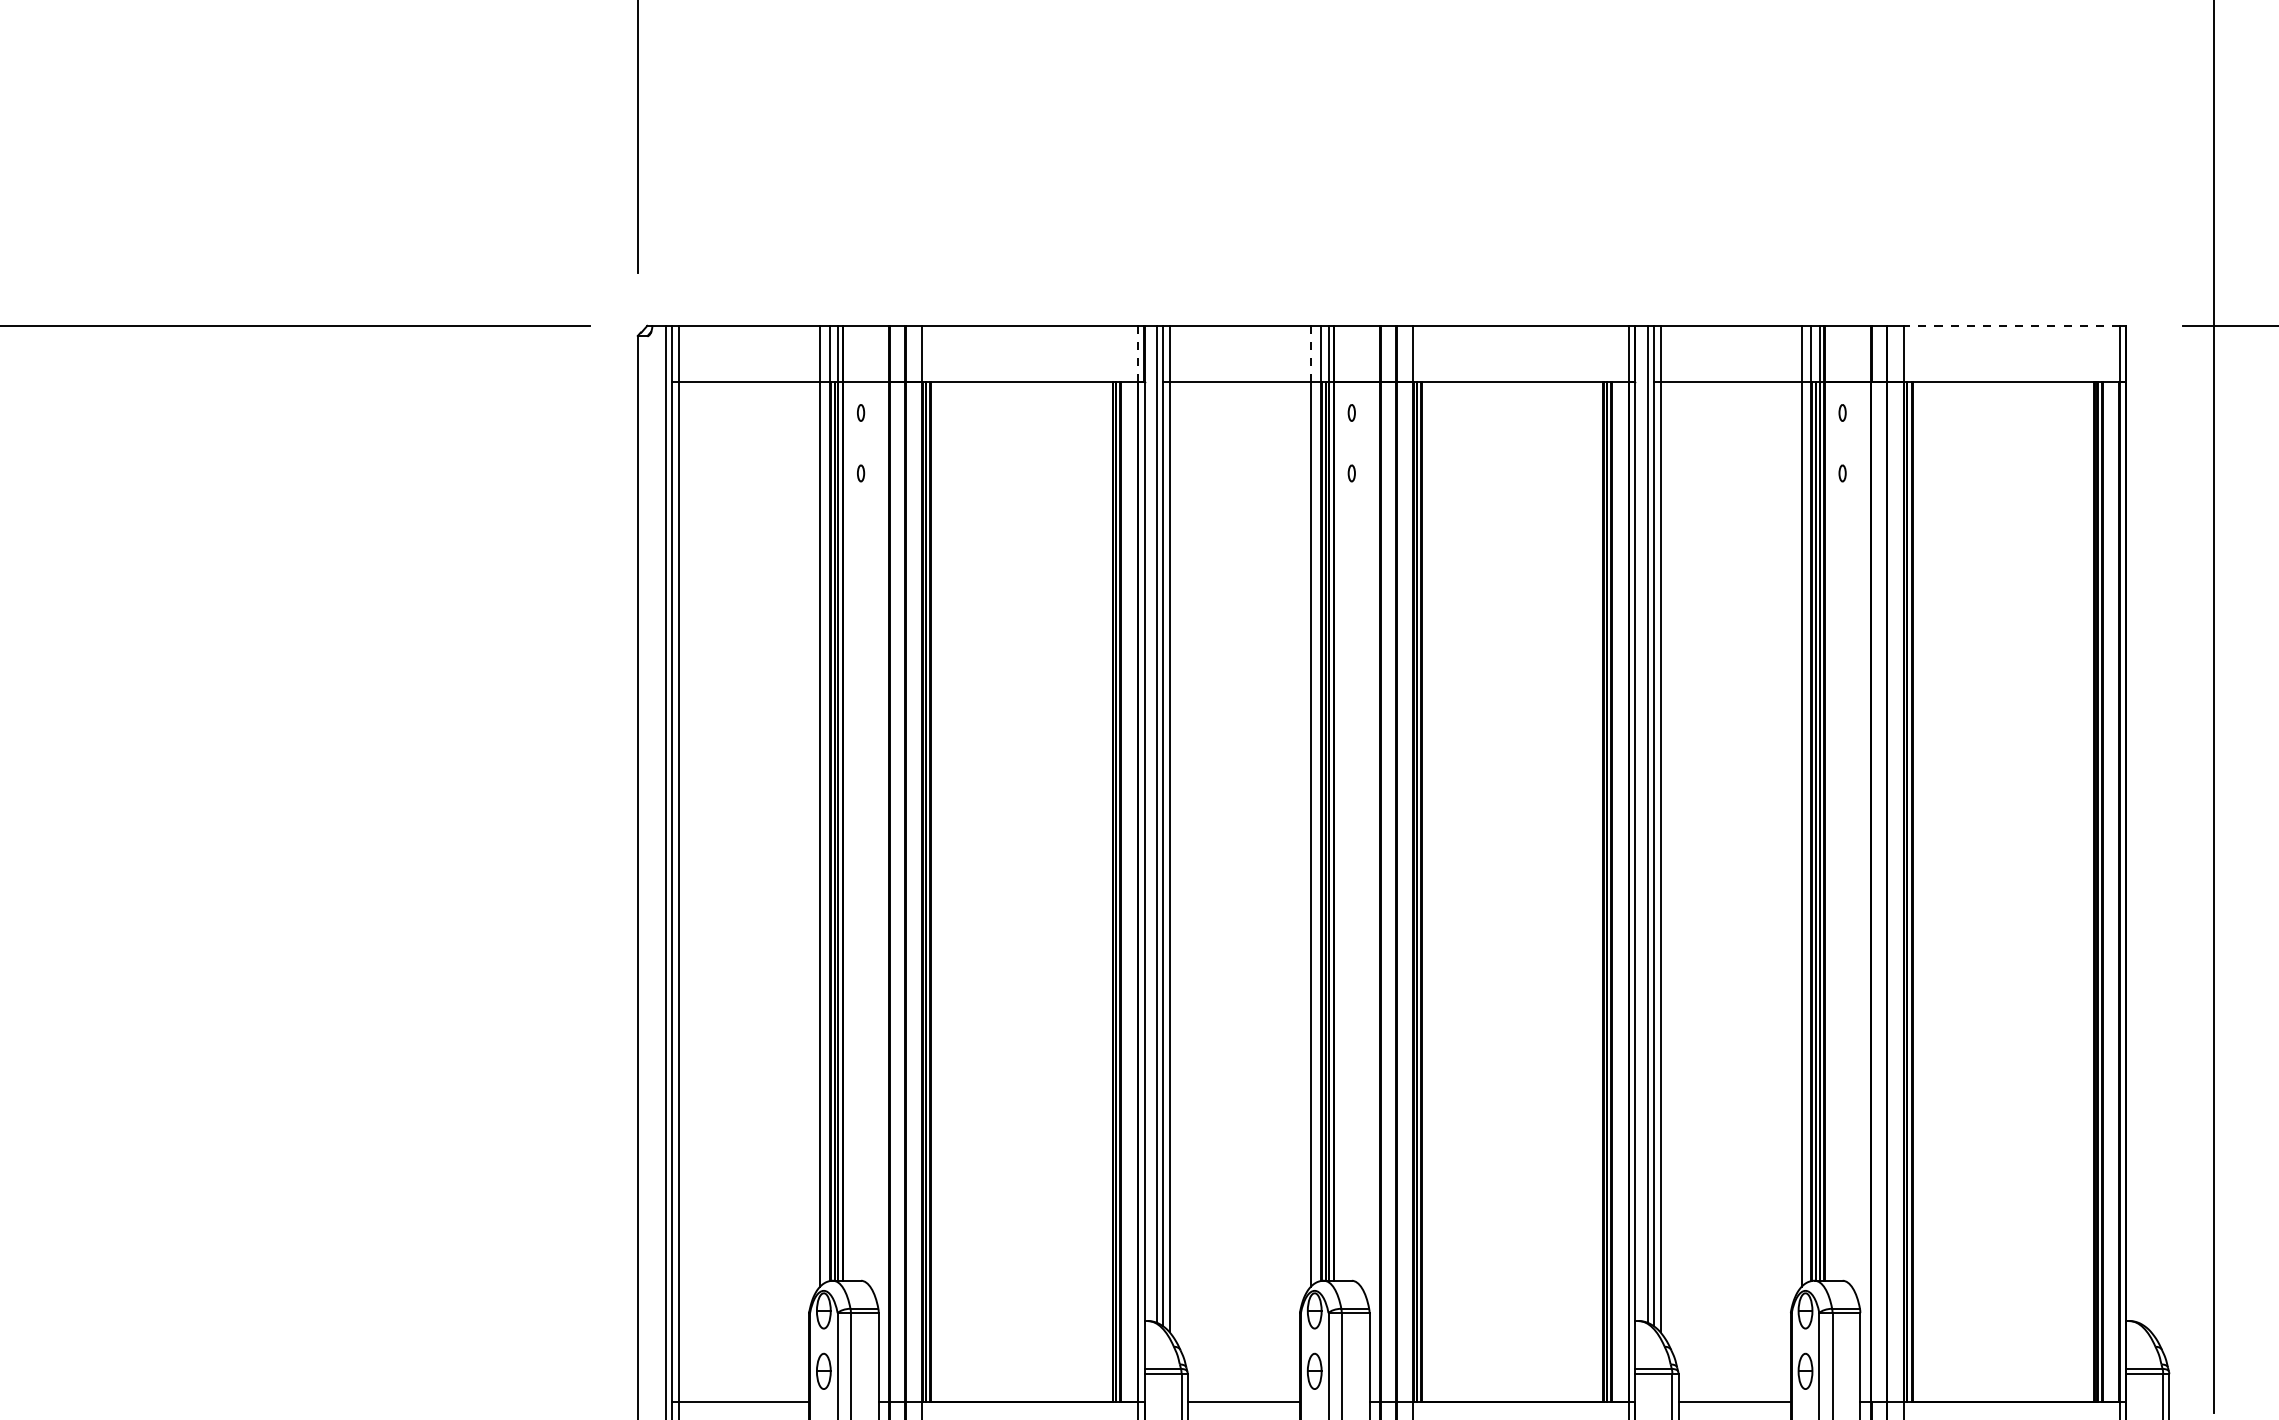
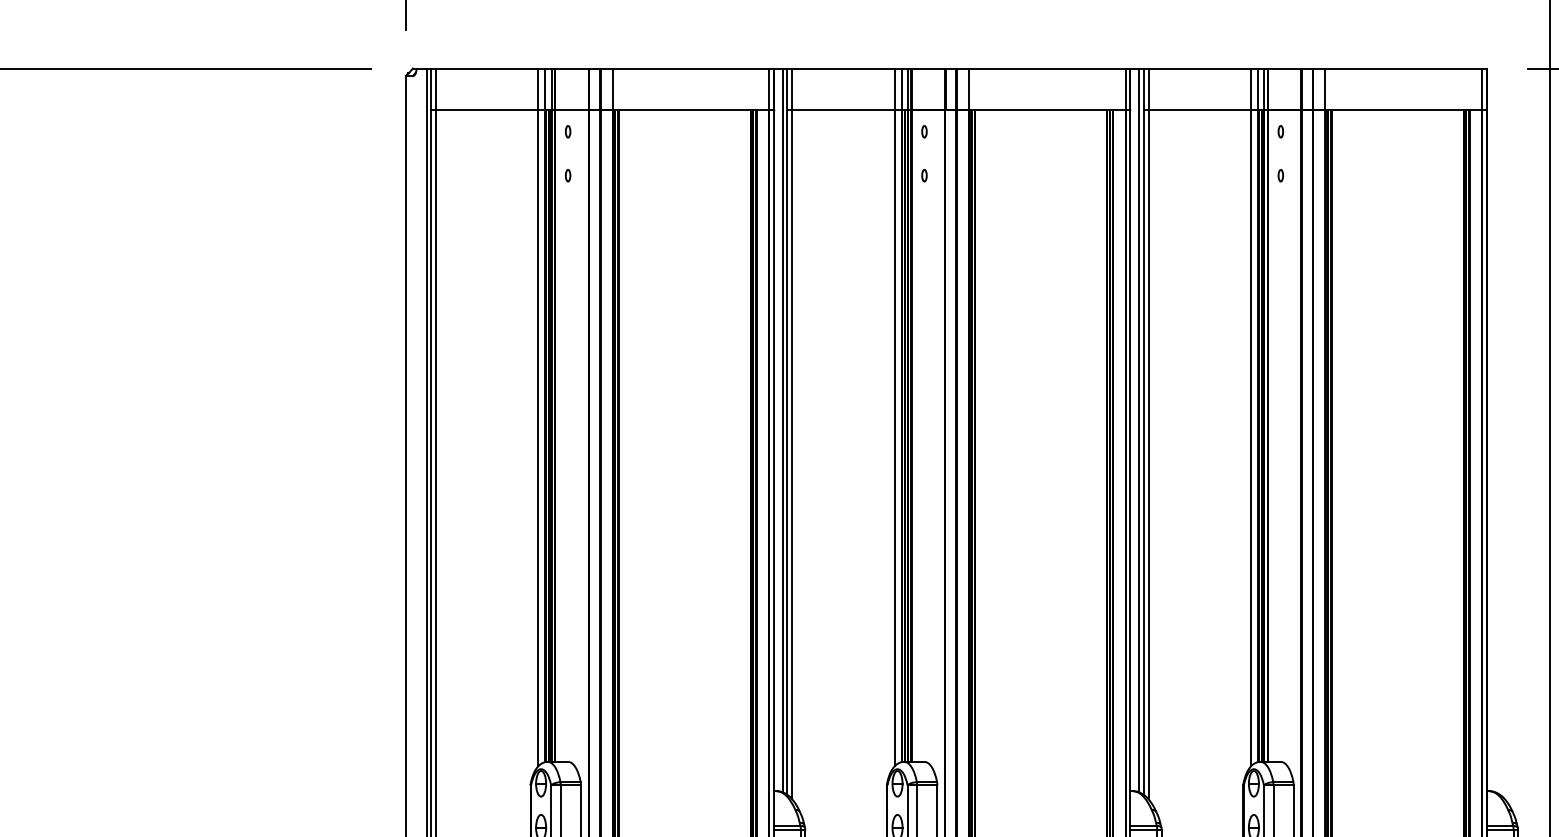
line: (2011, 325) -> (1403, 68), dashed -> solid
line: (1138, 353) -> (769, 88), dashed -> solid
line: (1310, 353) -> (894, 88), dashed -> solid

